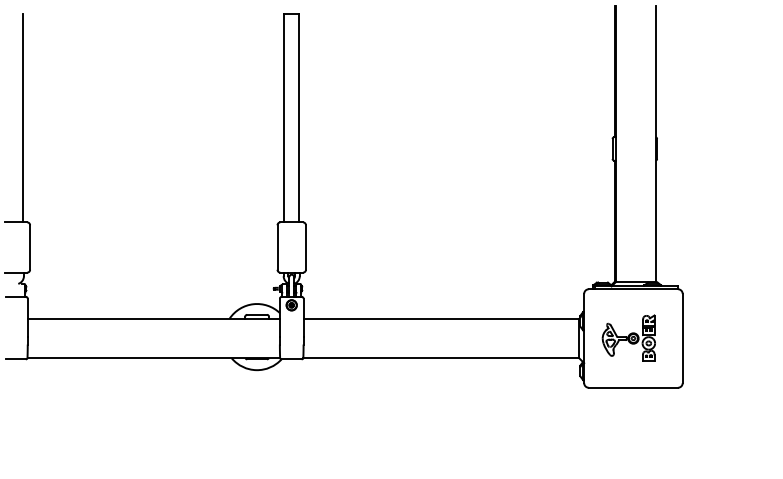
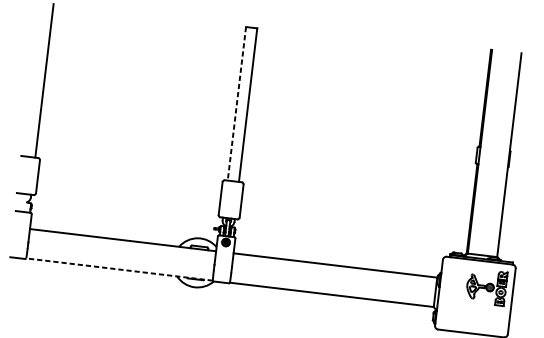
line: (284, 118) -> (237, 103), solid -> dashed
part: (628, 337) -> (486, 286), moved
line: (153, 358) -> (119, 269), solid -> dashed

